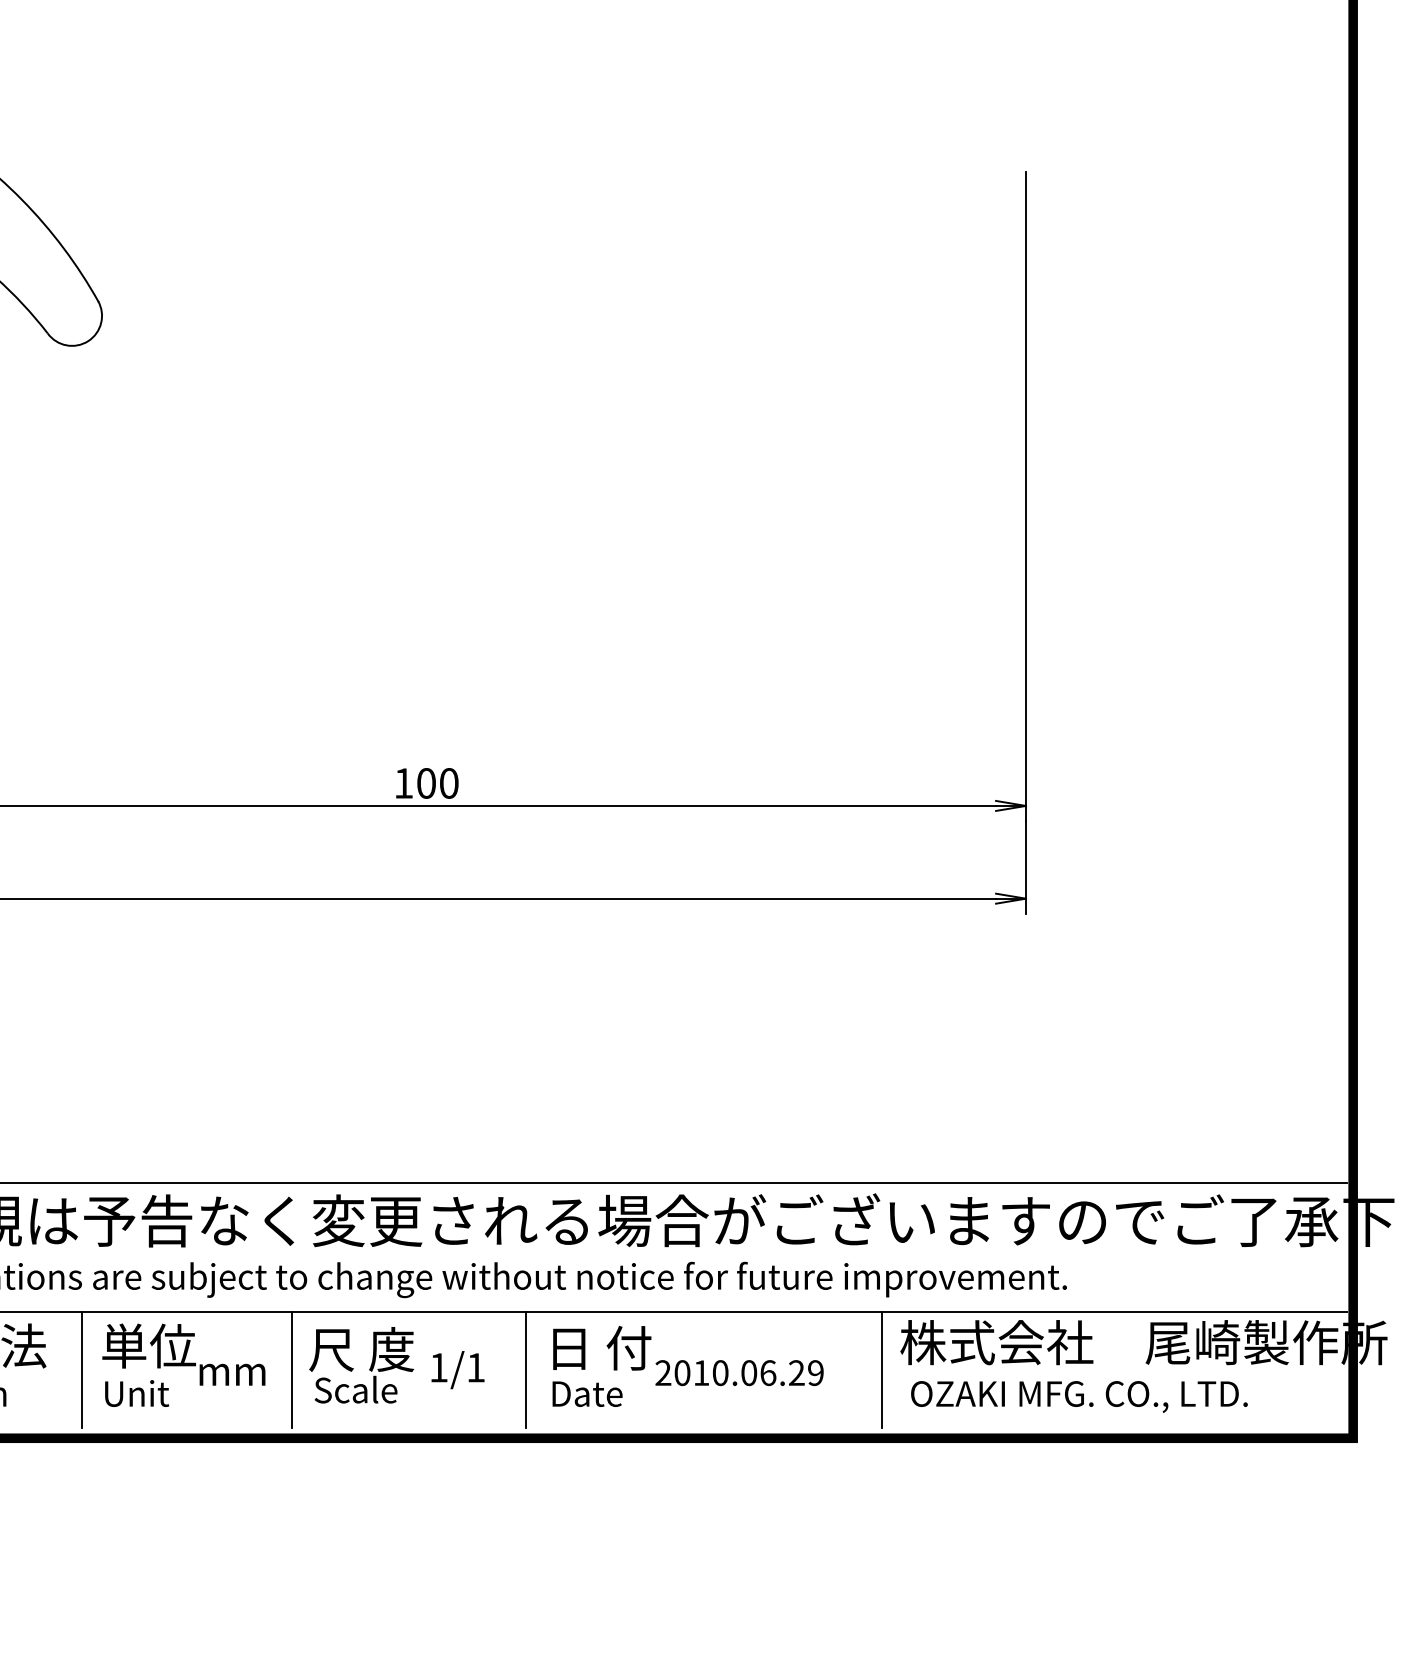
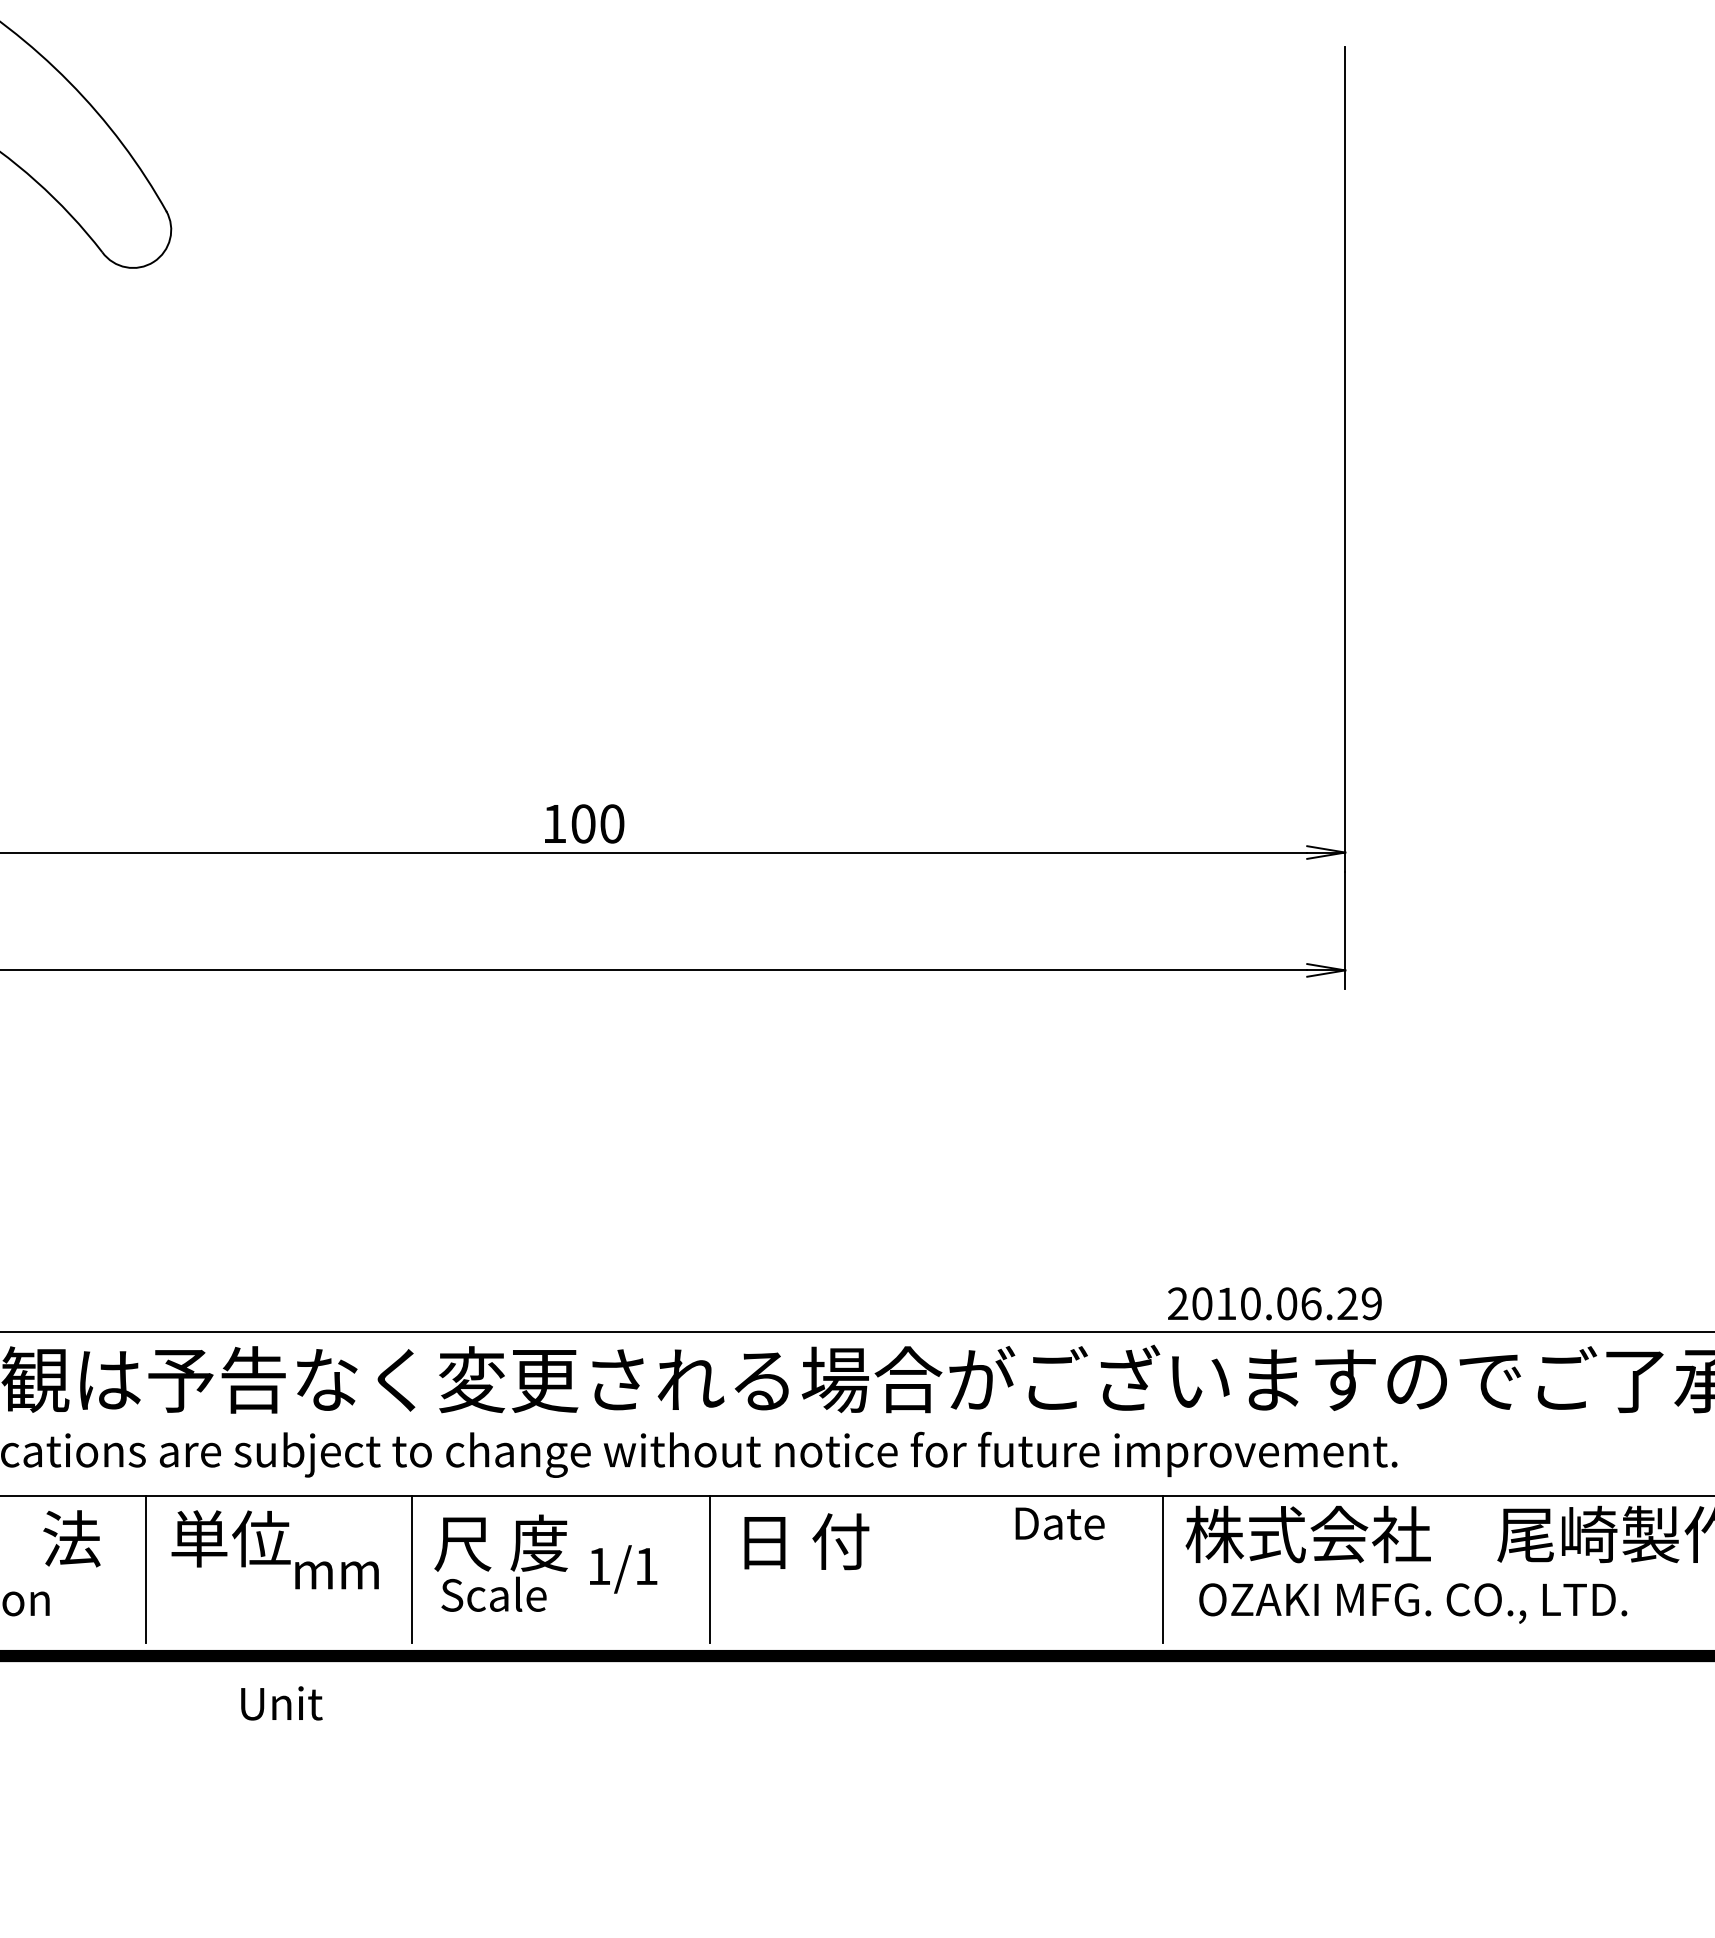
text: (739, 1373) -> (1274, 1304), moved
text: (137, 1393) -> (282, 1703), moved
text: (587, 1393) -> (1060, 1522), moved

